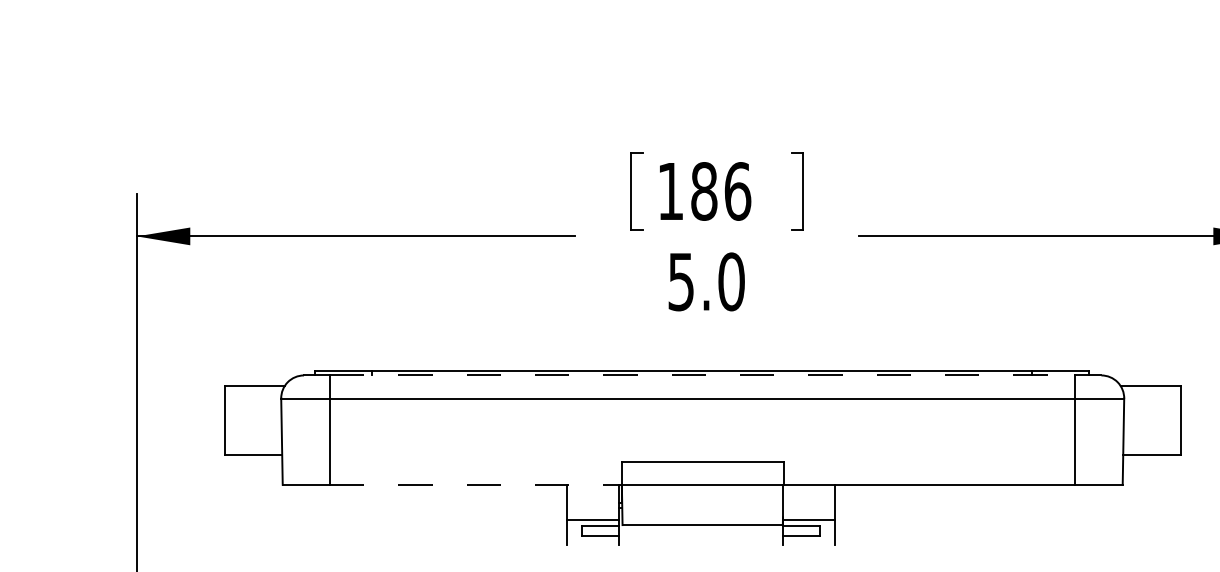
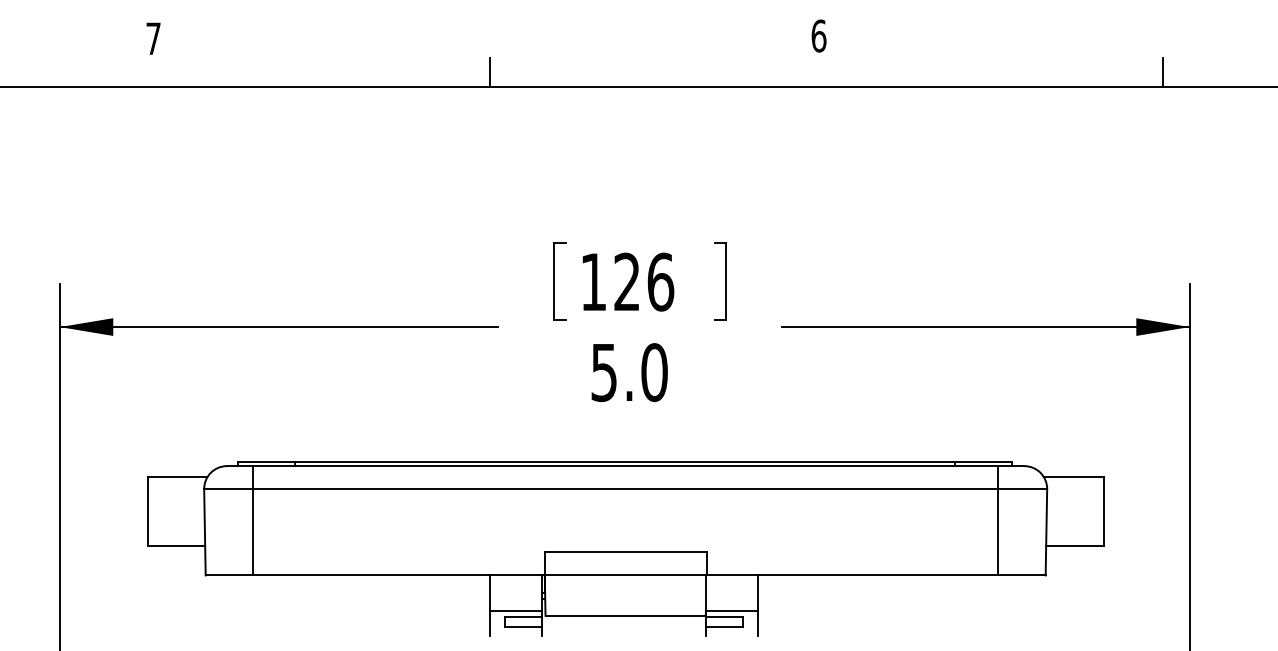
text: (704, 190) -> (627, 281), 186 -> 126
line: (702, 375) -> (625, 466), dashed -> solid
line: (475, 484) -> (398, 575), dashed -> solid

